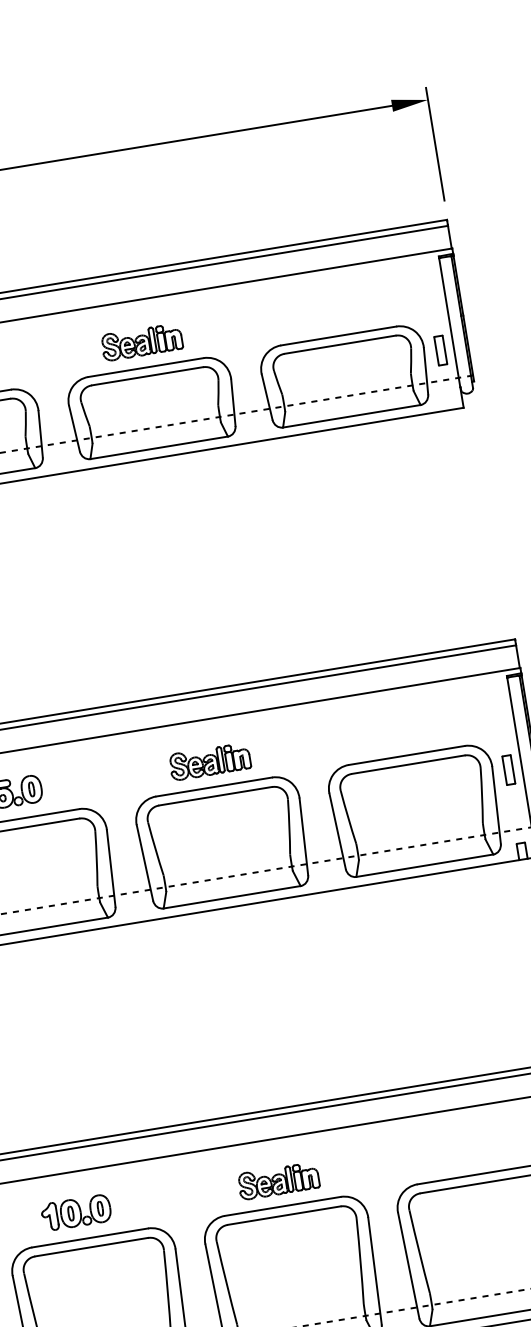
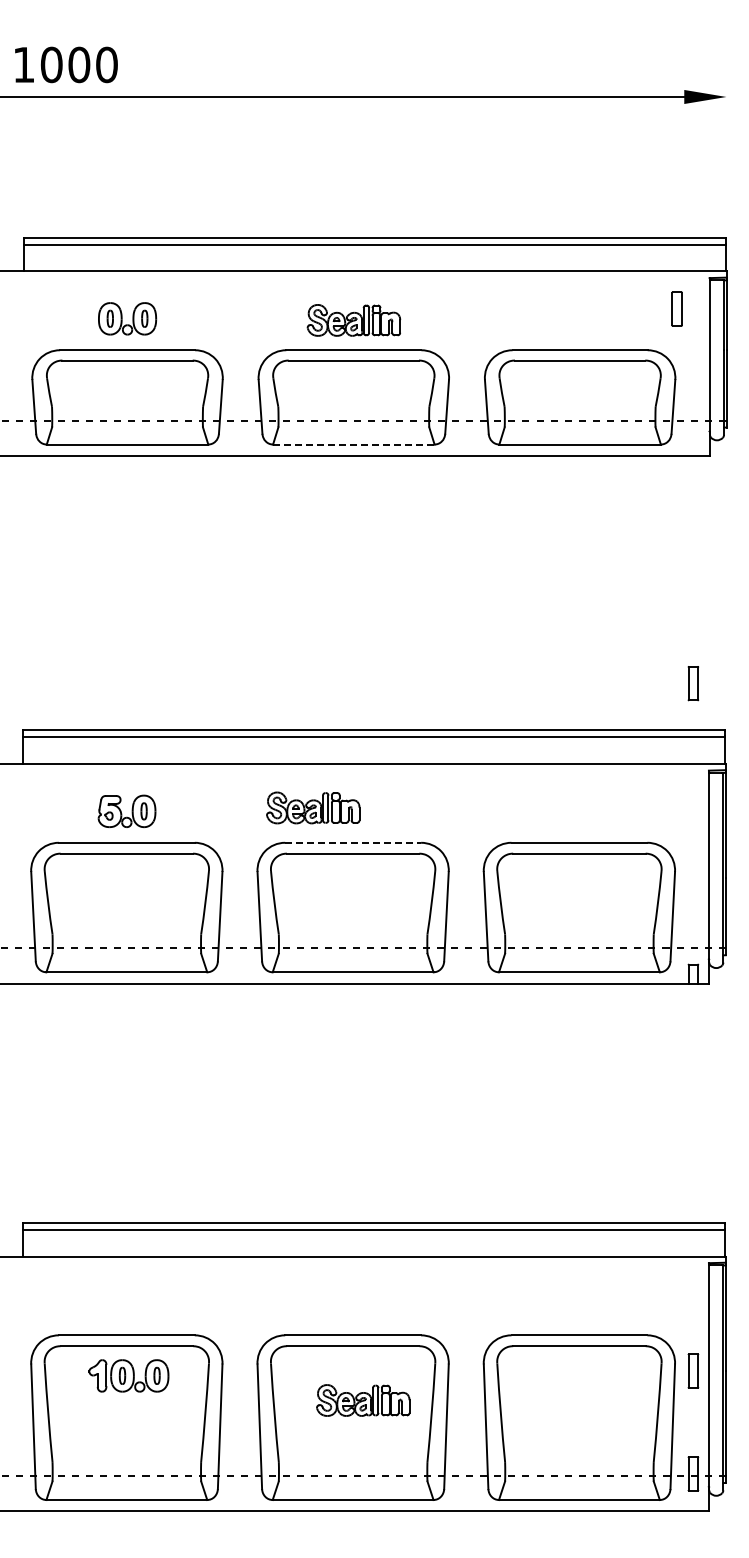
line: (435, 143) -> (726, 148), removed
part: (440, 350) -> (676, 308), moved
line: (158, 447) -> (353, 444), solid -> dashed
part: (210, 761) -> (313, 807), moved
part: (508, 769) -> (693, 683), moved
line: (214, 786) -> (353, 842), solid -> dashed
part: (278, 1180) -> (363, 1400), moved
part: (76, 1212) -> (128, 1375), moved

